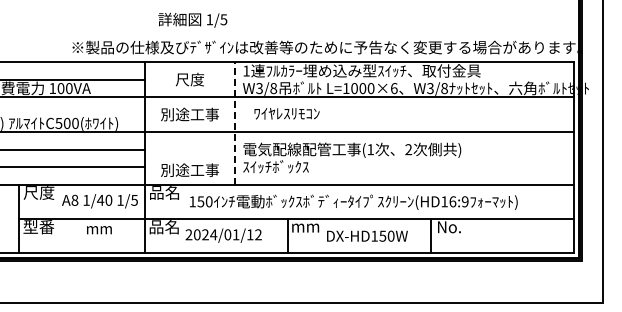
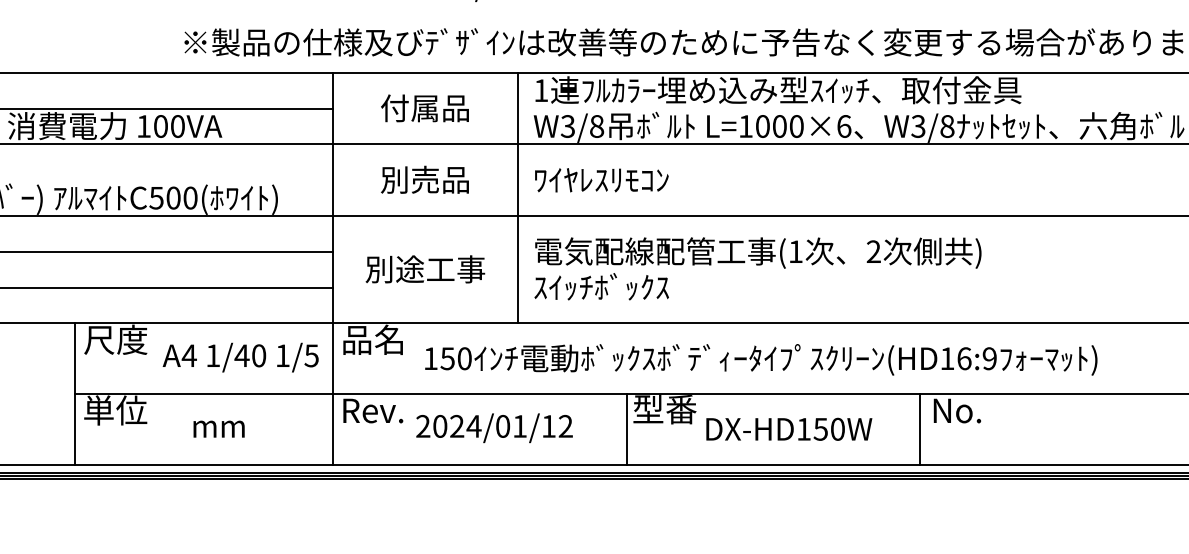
text: (189, 79) -> (424, 107), 尺度 -> 付属品
text: (286, 113) -> (600, 179), moved
text: (190, 114) -> (426, 179), 別途工事 -> 別売品
line: (235, 122) -> (518, 196), dashed -> solid
text: (190, 169) -> (426, 267), moved
text: (74, 199) -> (188, 354), A8 -> A4
text: (306, 226) -> (664, 409), mm -> 型番
text: (38, 227) -> (114, 411), 型番 -> 単位
text: (164, 227) -> (373, 411), 品名 -> Rev.
text: (99, 230) -> (219, 429), moved

